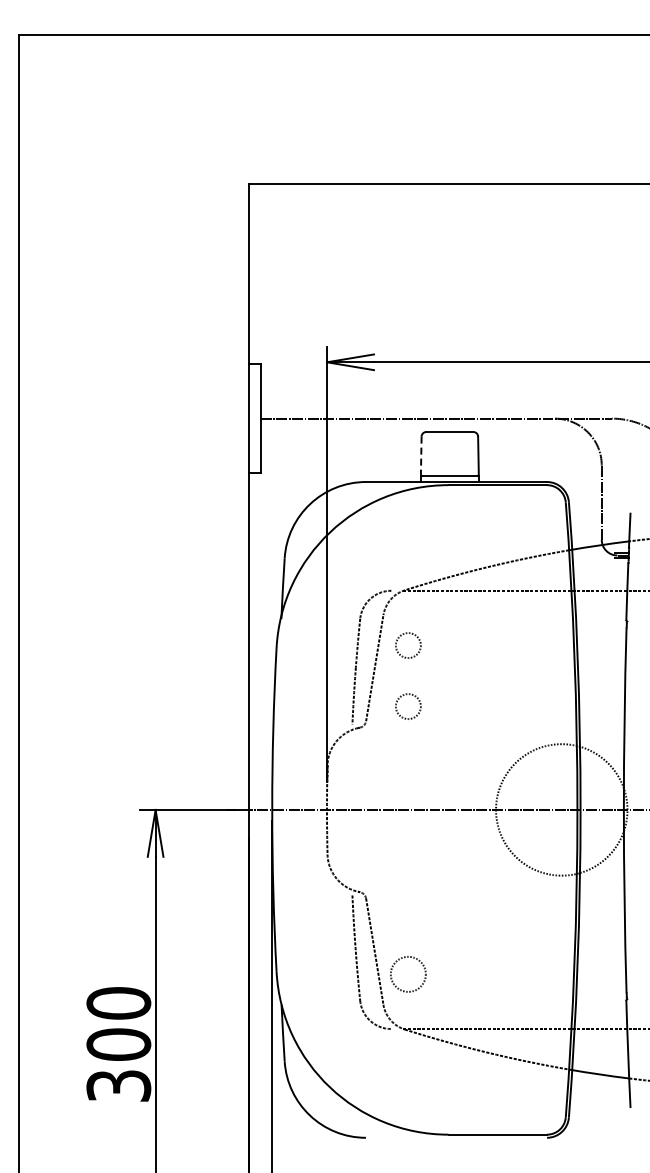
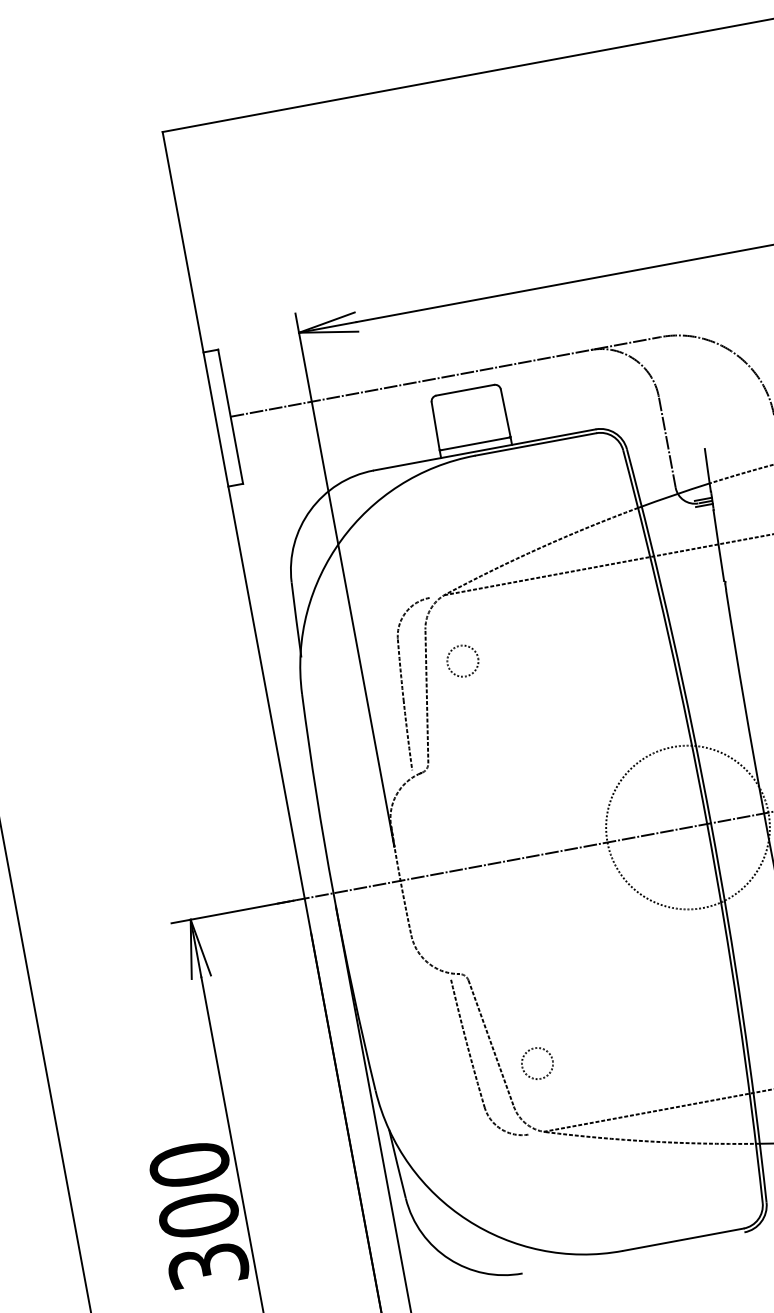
line: (421, 456) -> (436, 426), dashed -> solid
circle: (408, 706) -> (476, 735), removed
circle: (408, 973) -> (537, 1062), size x0.71

